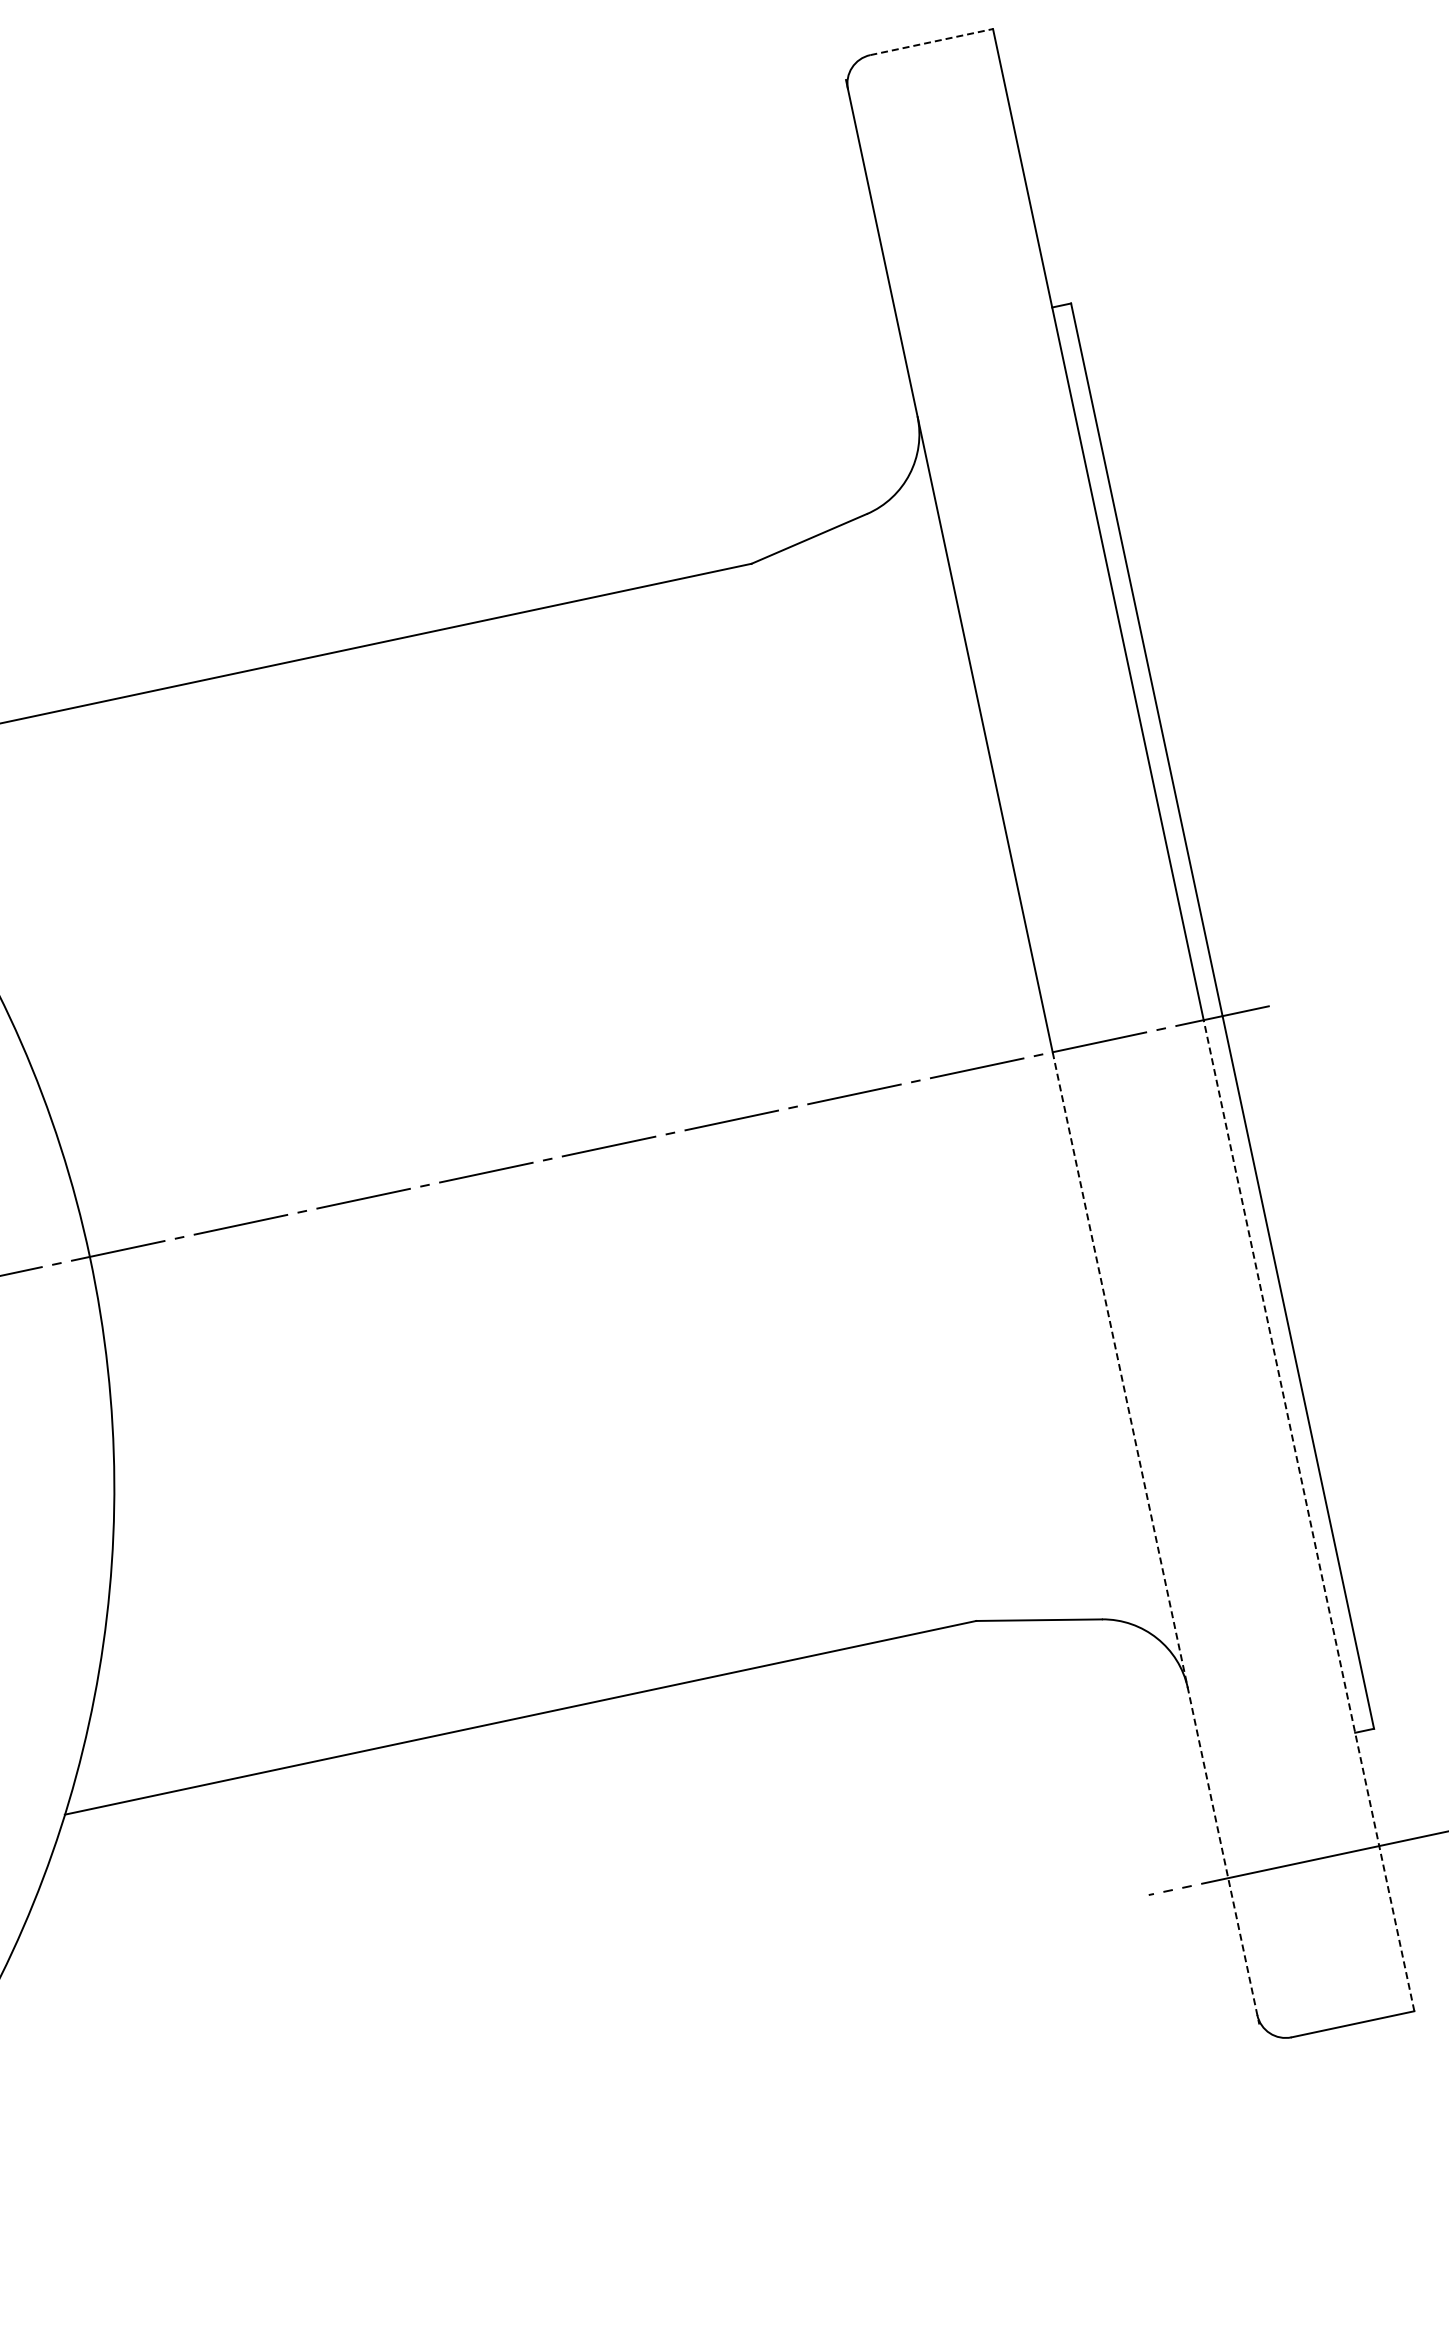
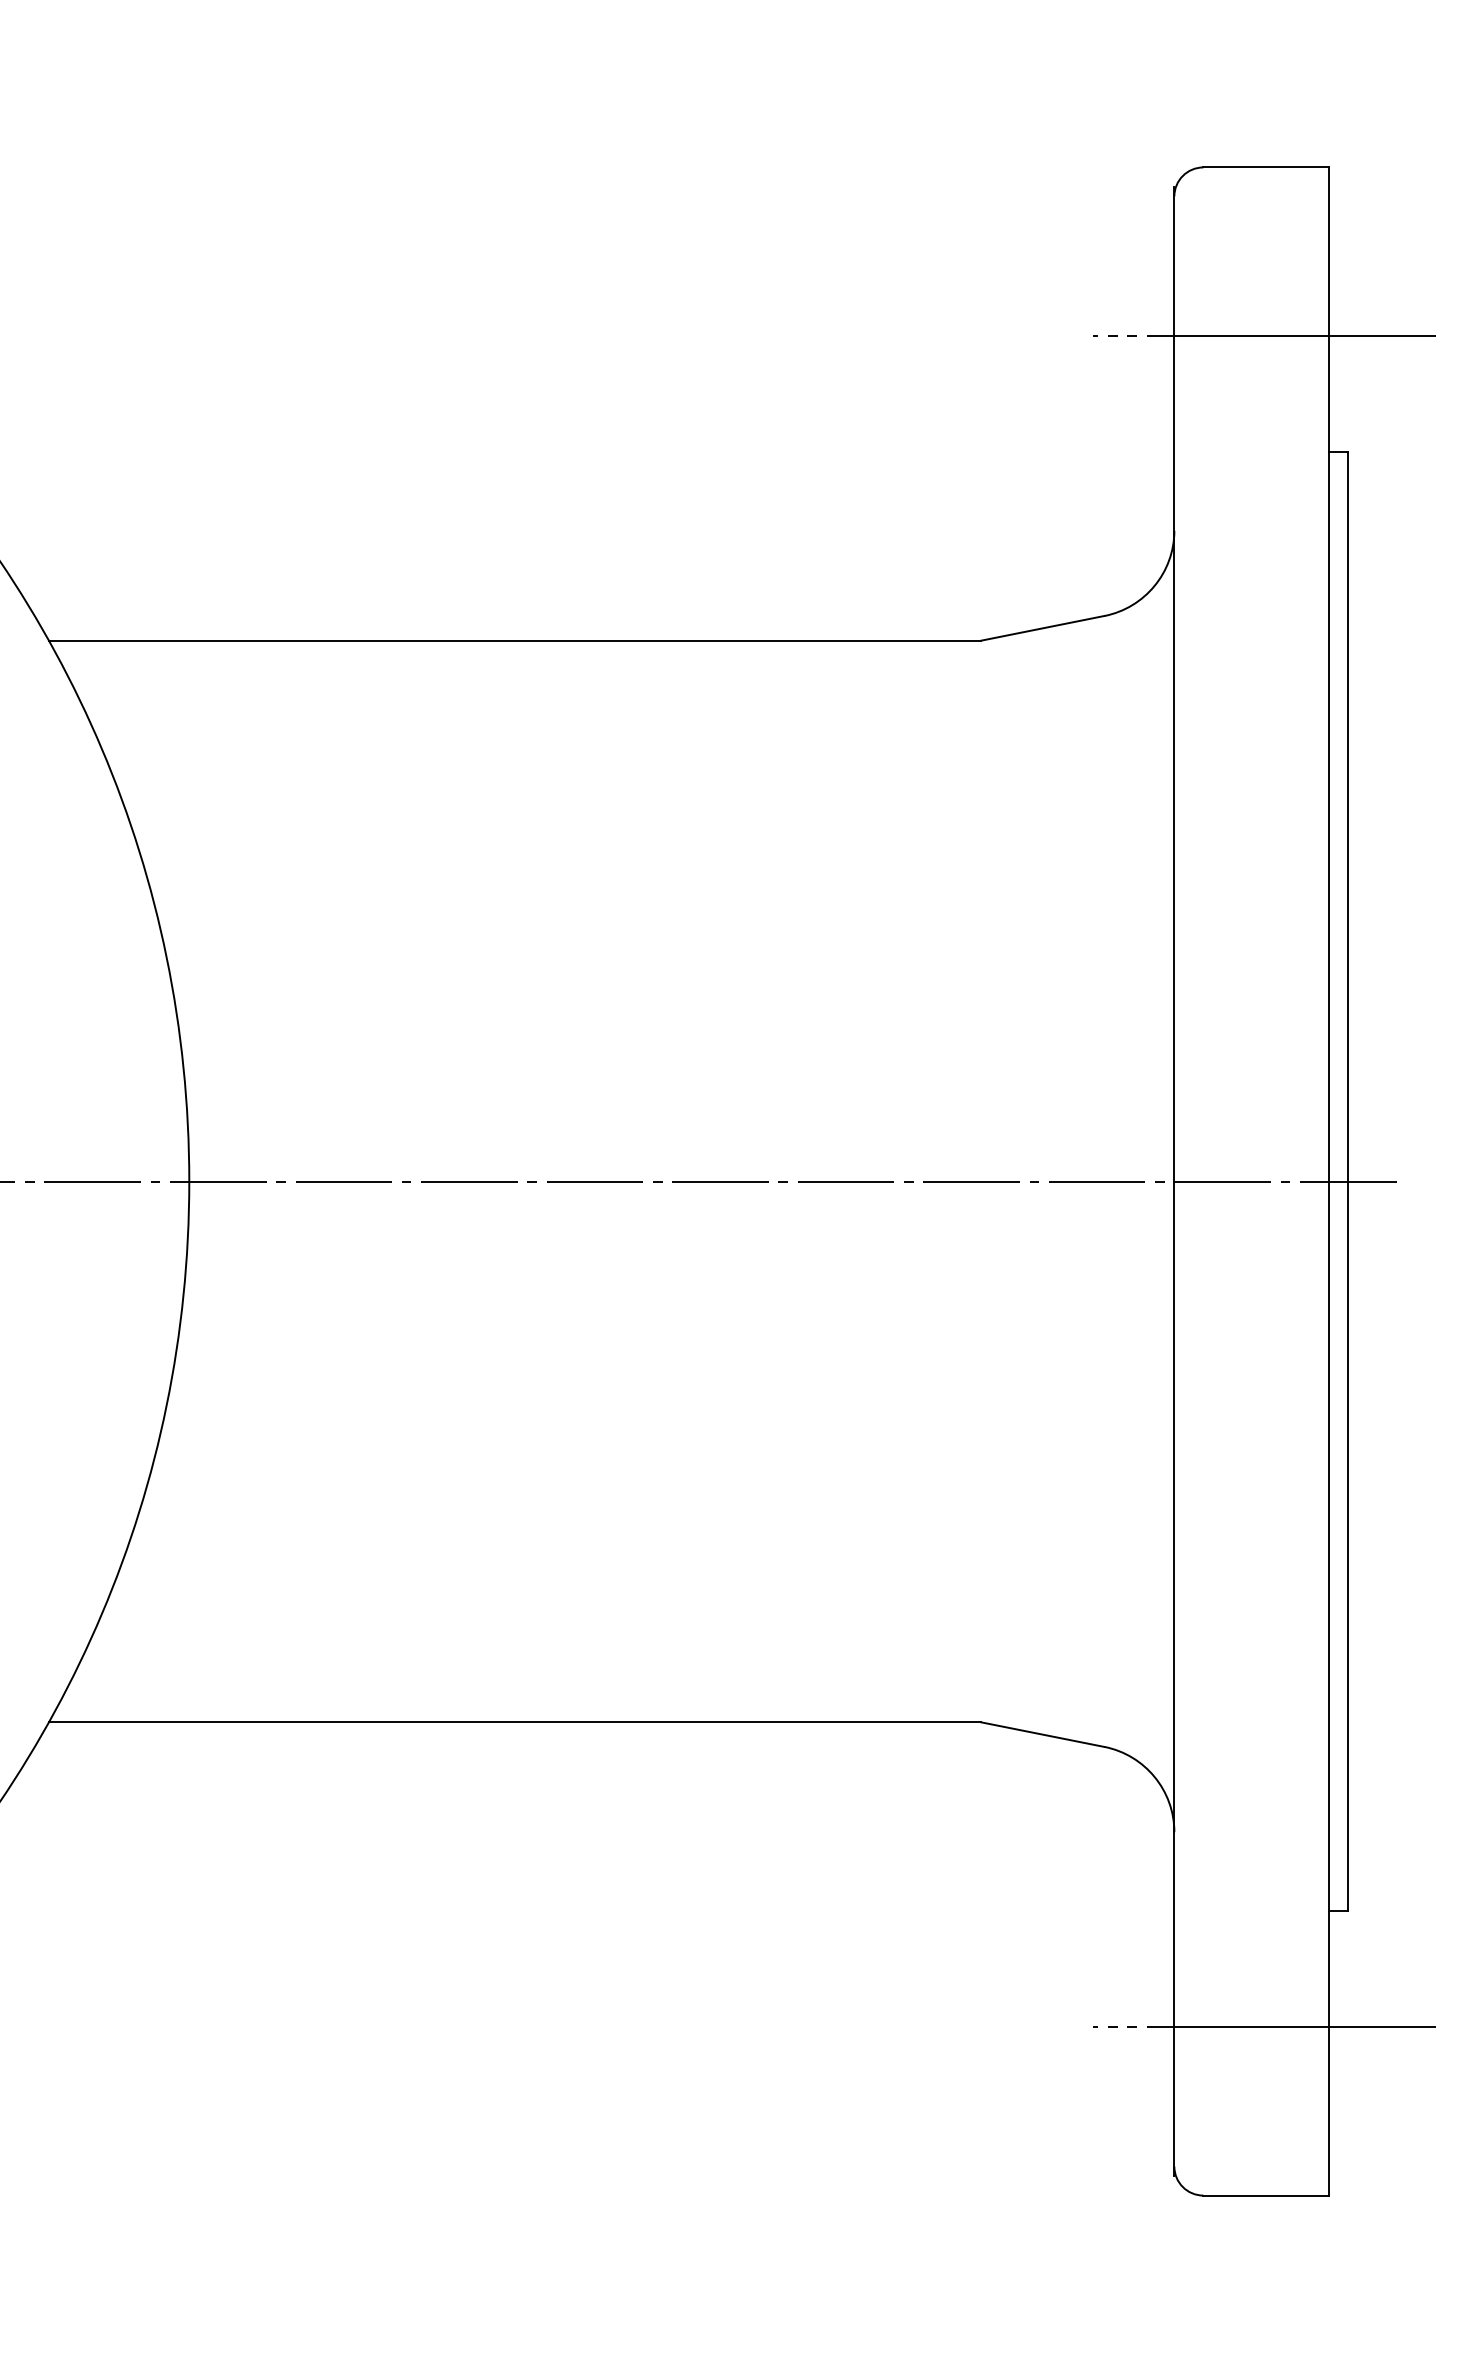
line: (932, 42) -> (1266, 167), dashed -> solid
line: (965, 207) -> (1264, 336), added
line: (1308, 1515) -> (1328, 1688), dashed -> solid
line: (1156, 1538) -> (1174, 1679), dashed -> solid

